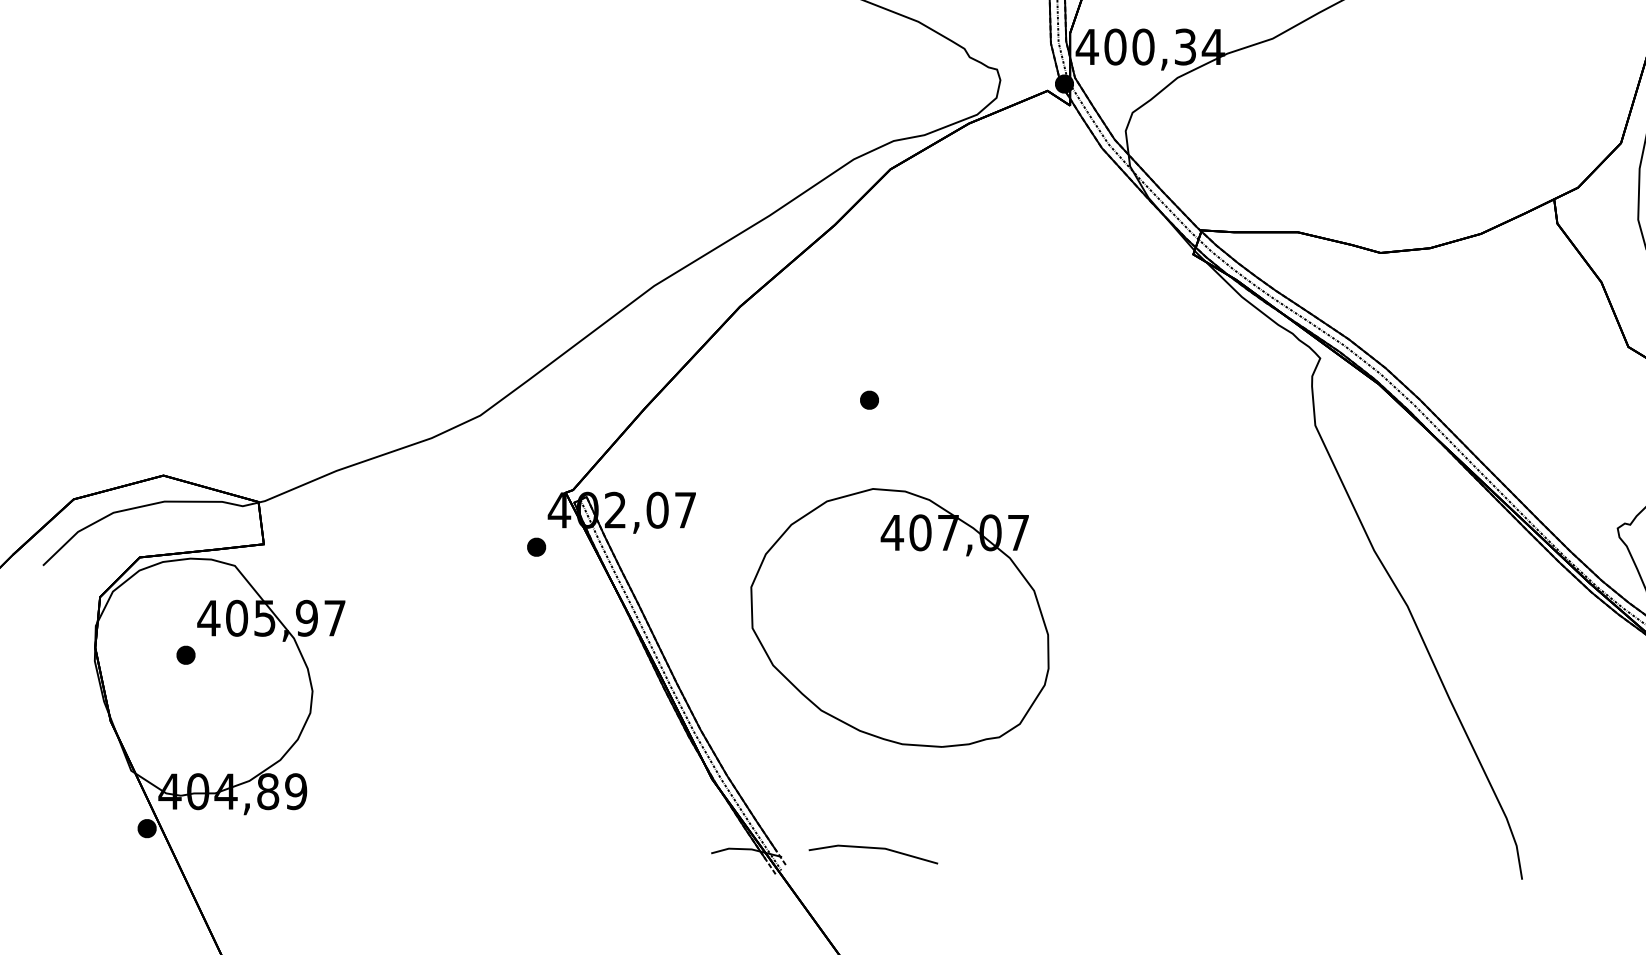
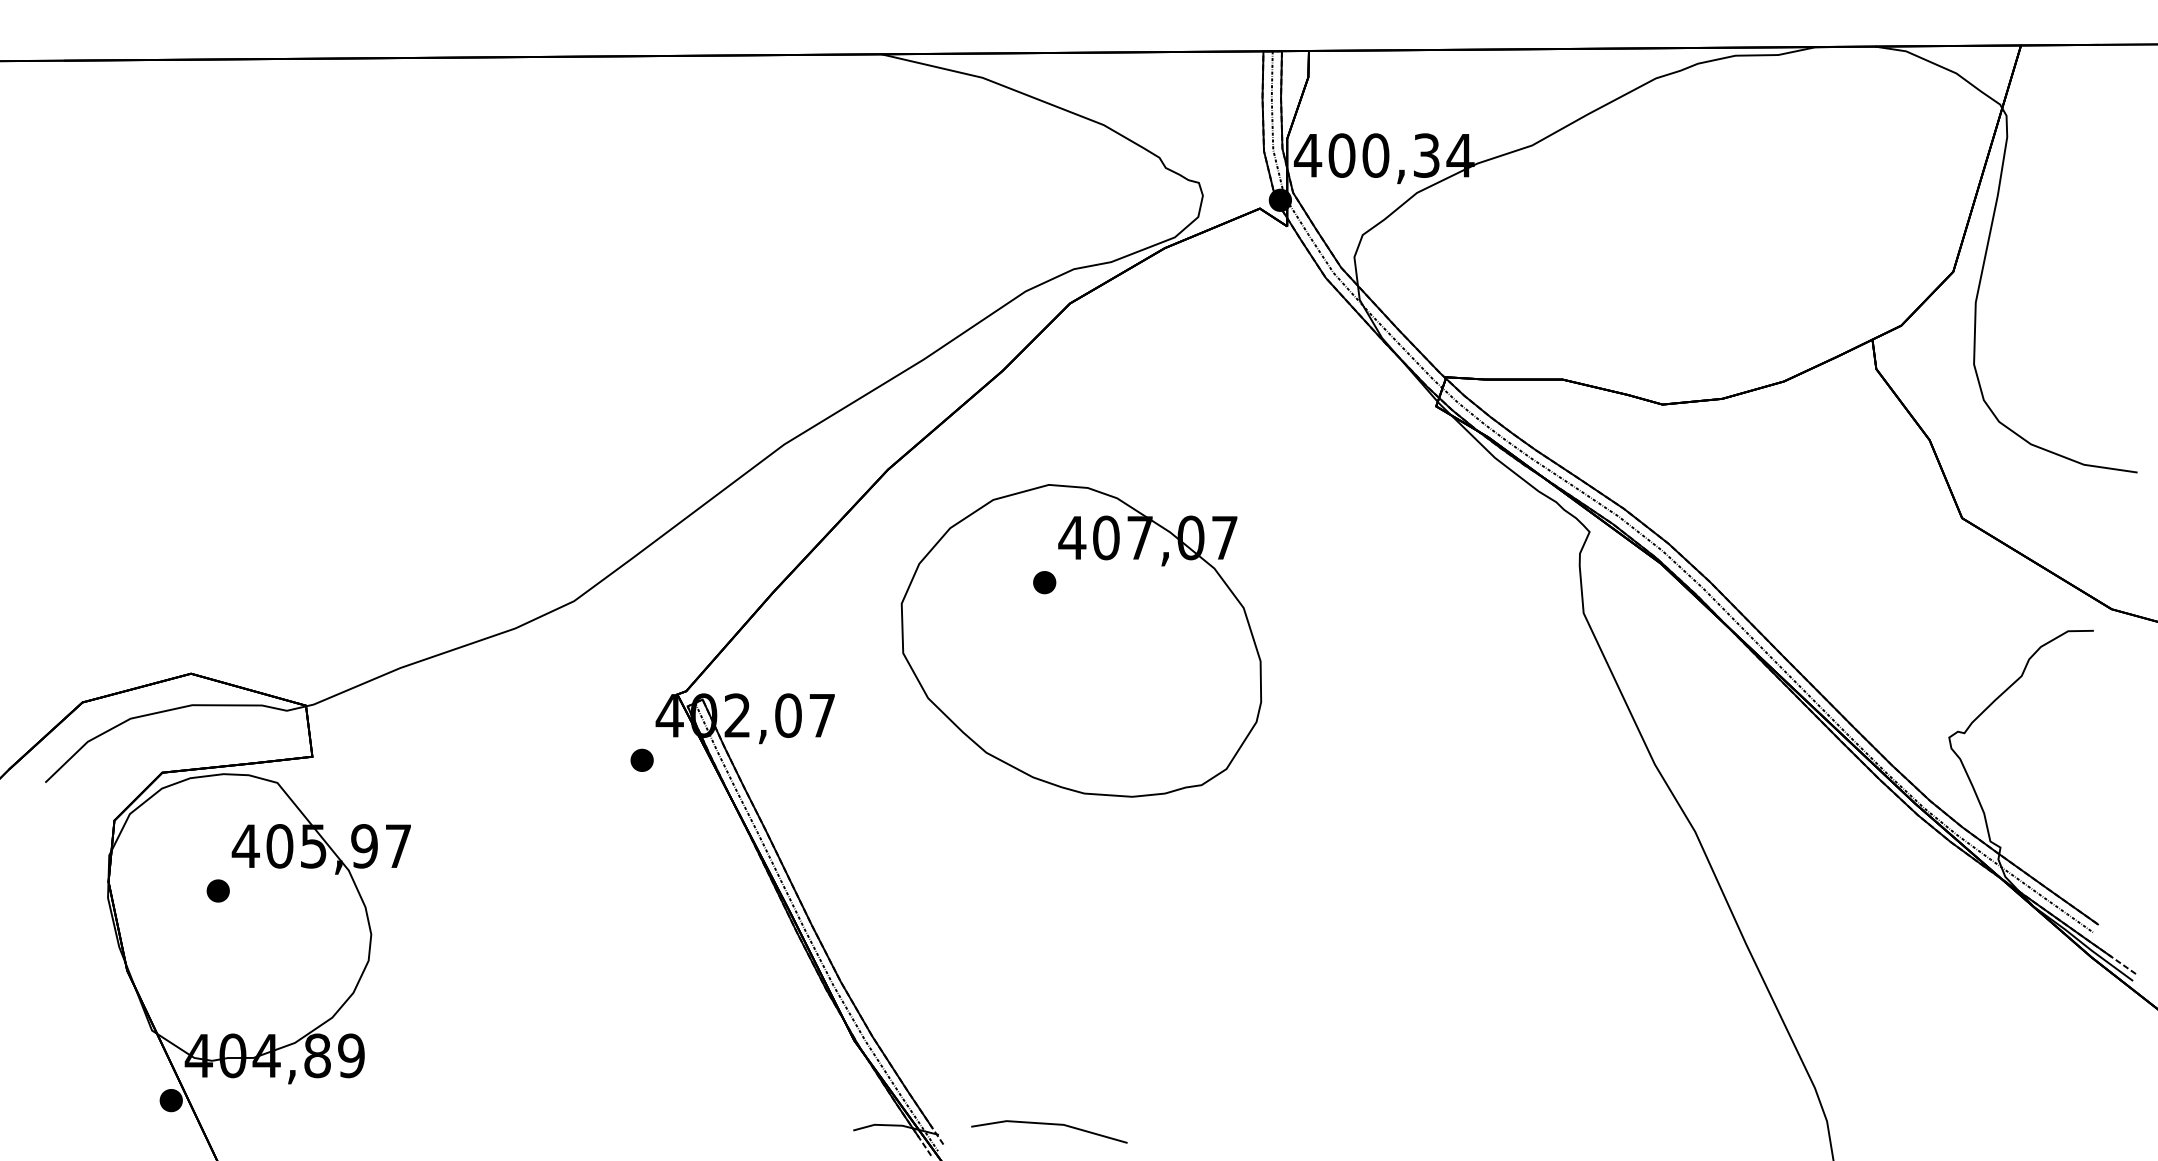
part: (899, 617) -> (1081, 640), moved

